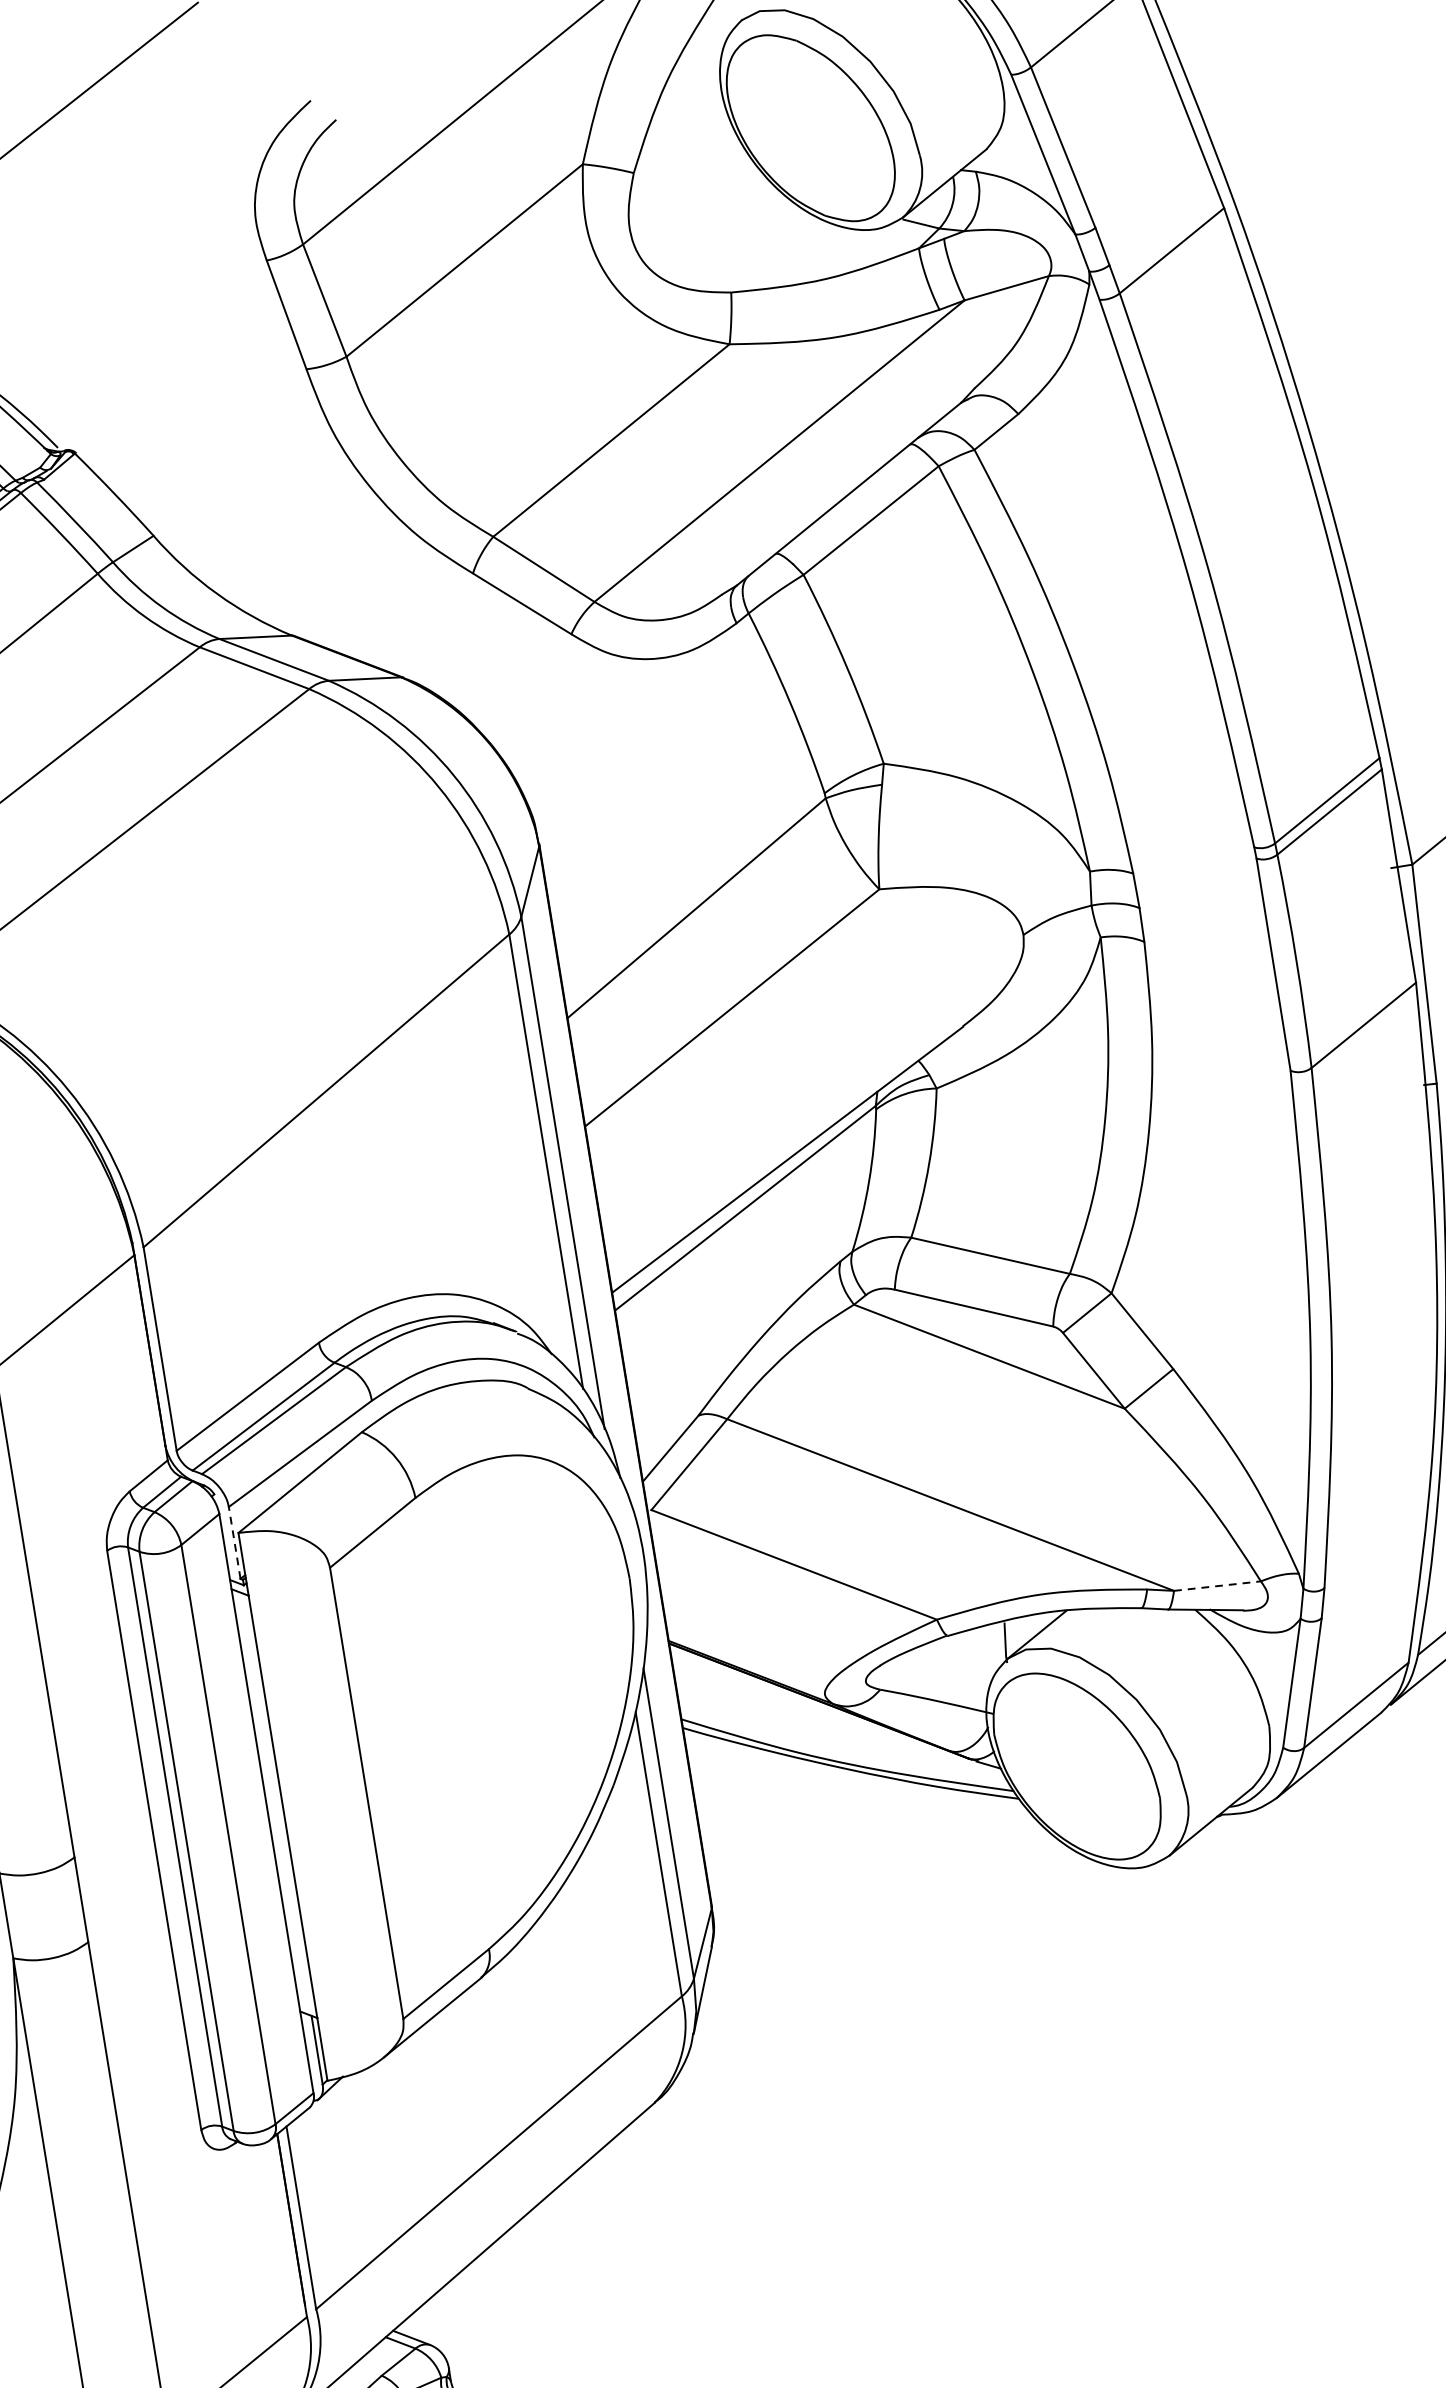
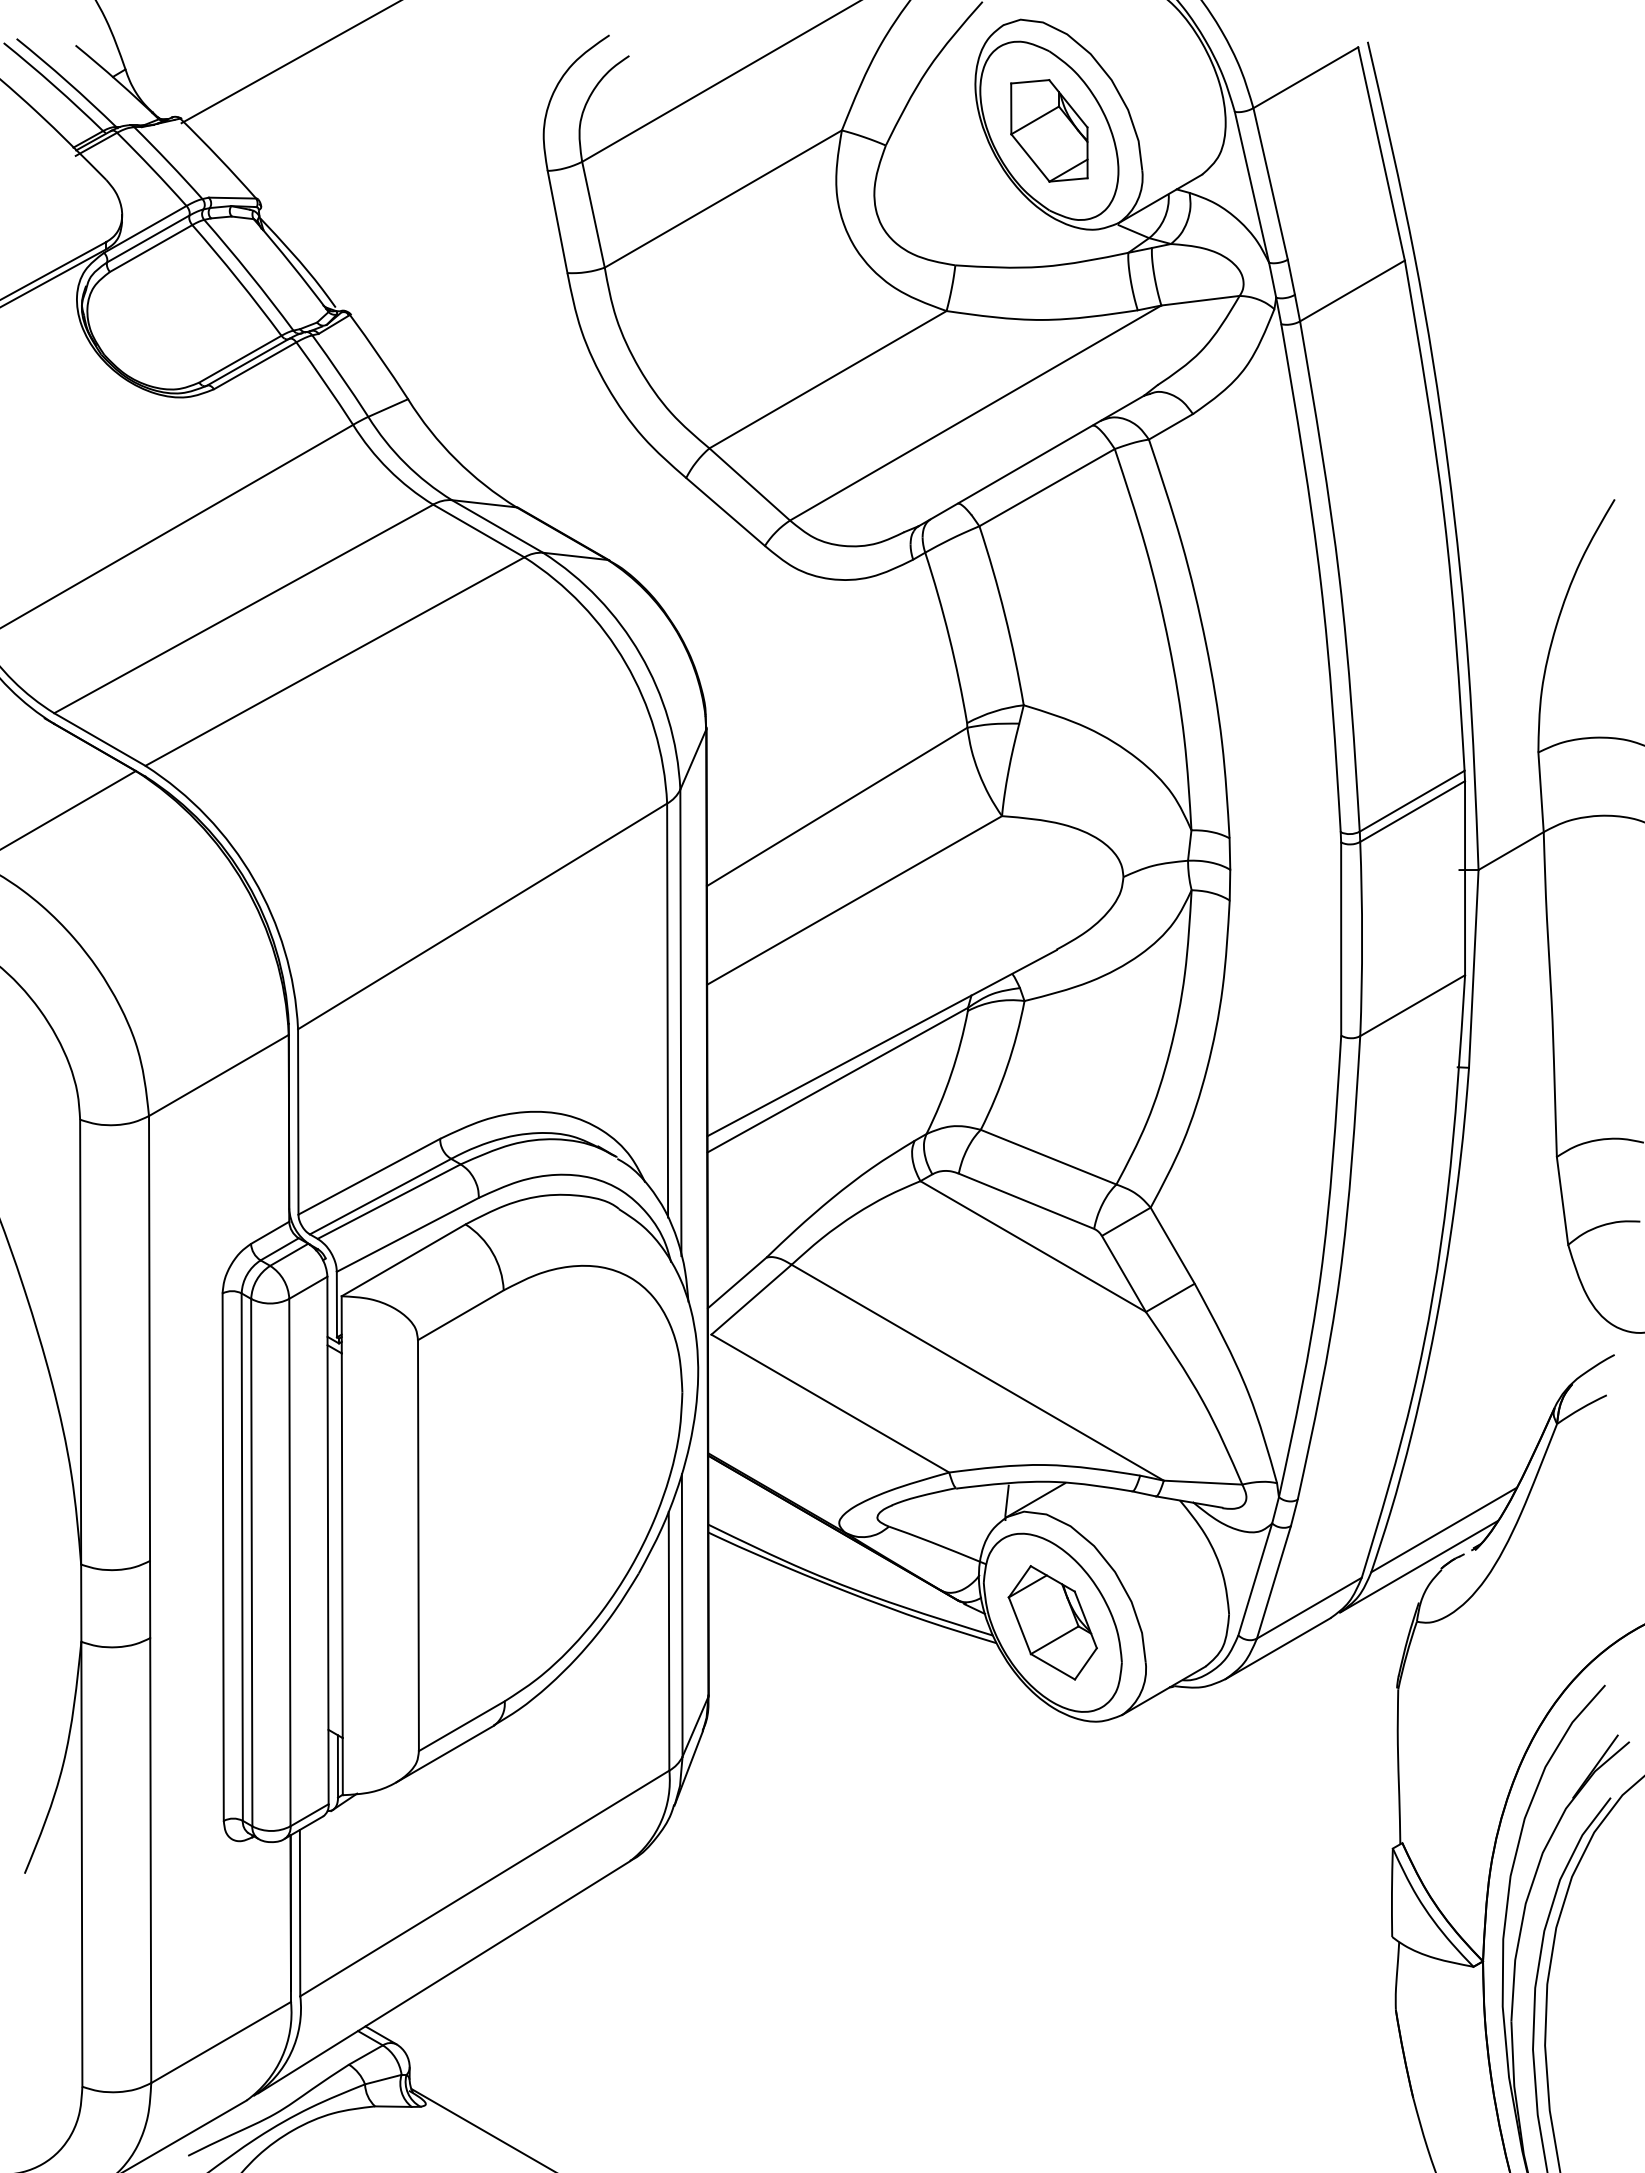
part: (810, 127) -> (1049, 130), added
line: (234, 1542) -> (336, 1304), dashed -> solid
line: (1217, 1585) -> (1203, 1482), dashed -> solid
part: (1076, 1766) -> (1052, 1622), added

